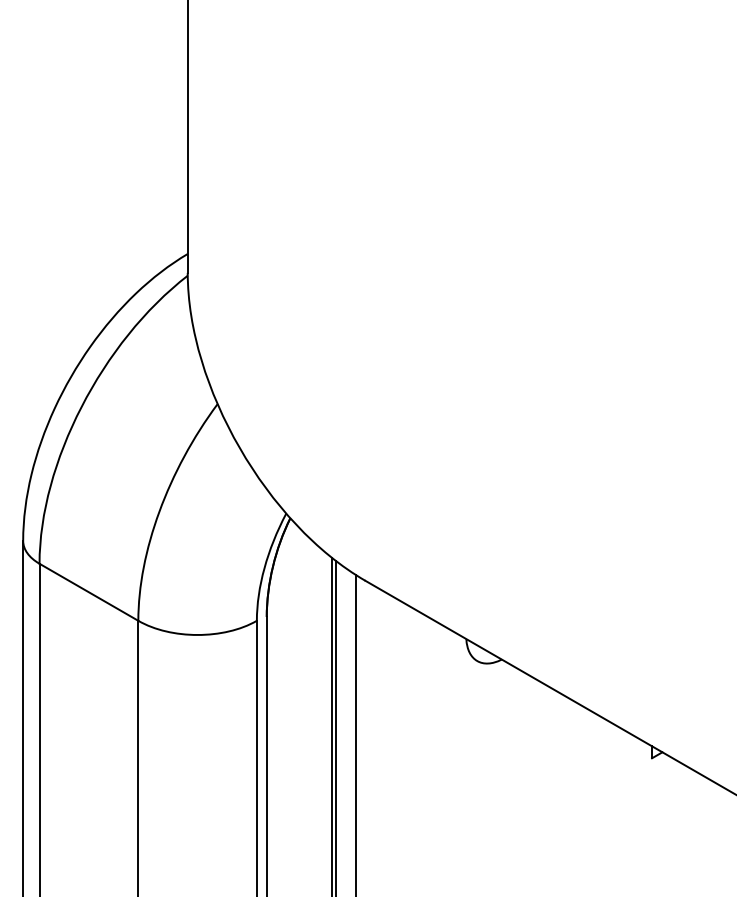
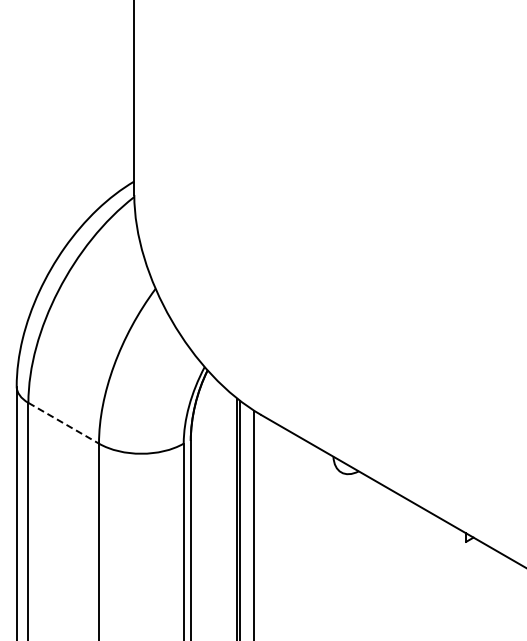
line: (88, 592) -> (63, 423), solid -> dashed

